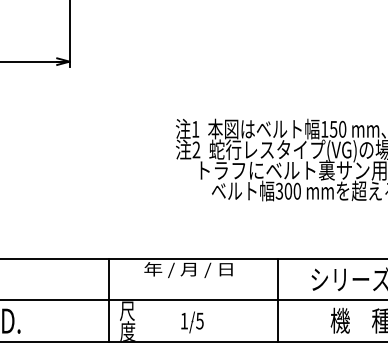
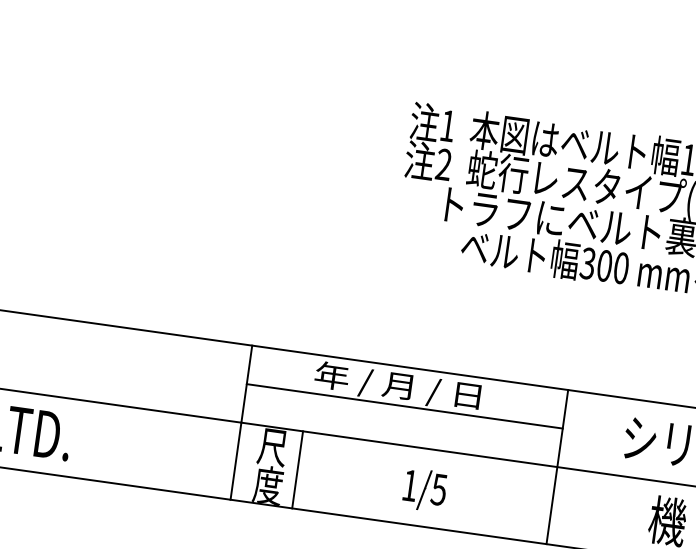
line: (193, 279) -> (404, 405), added
line: (142, 320) -> (298, 468), added
part: (192, 322) -> (424, 490), moved

